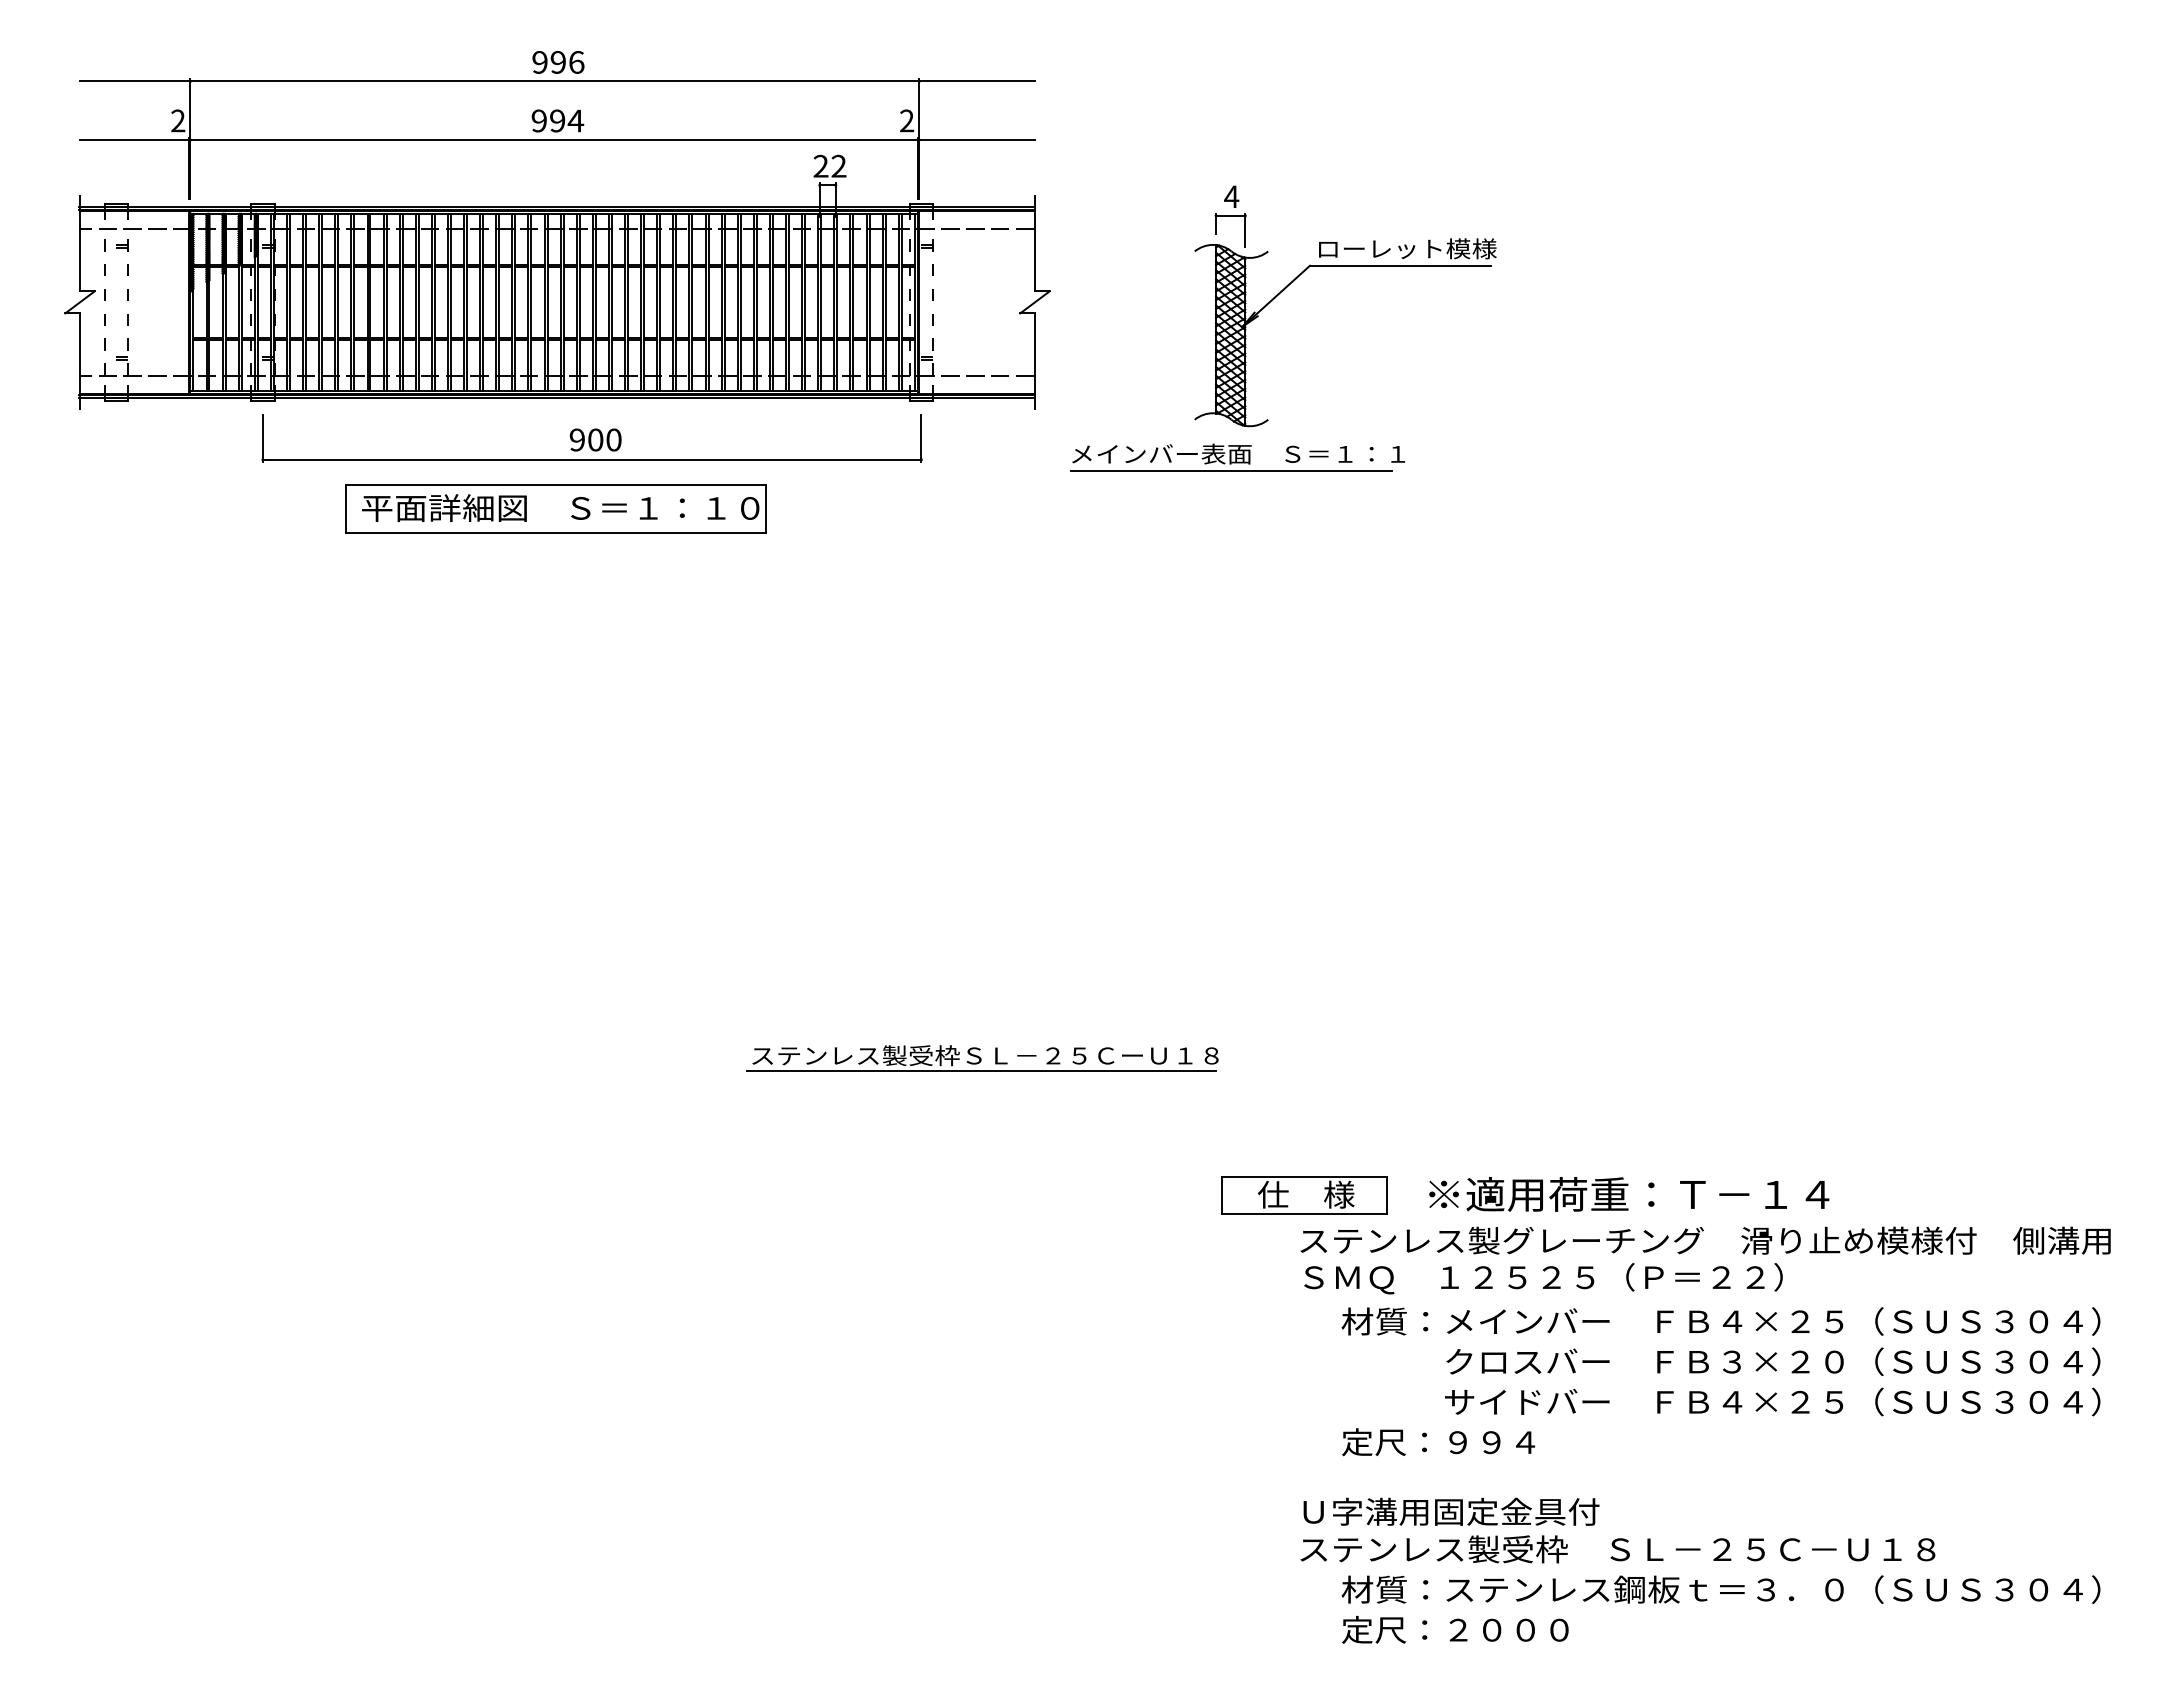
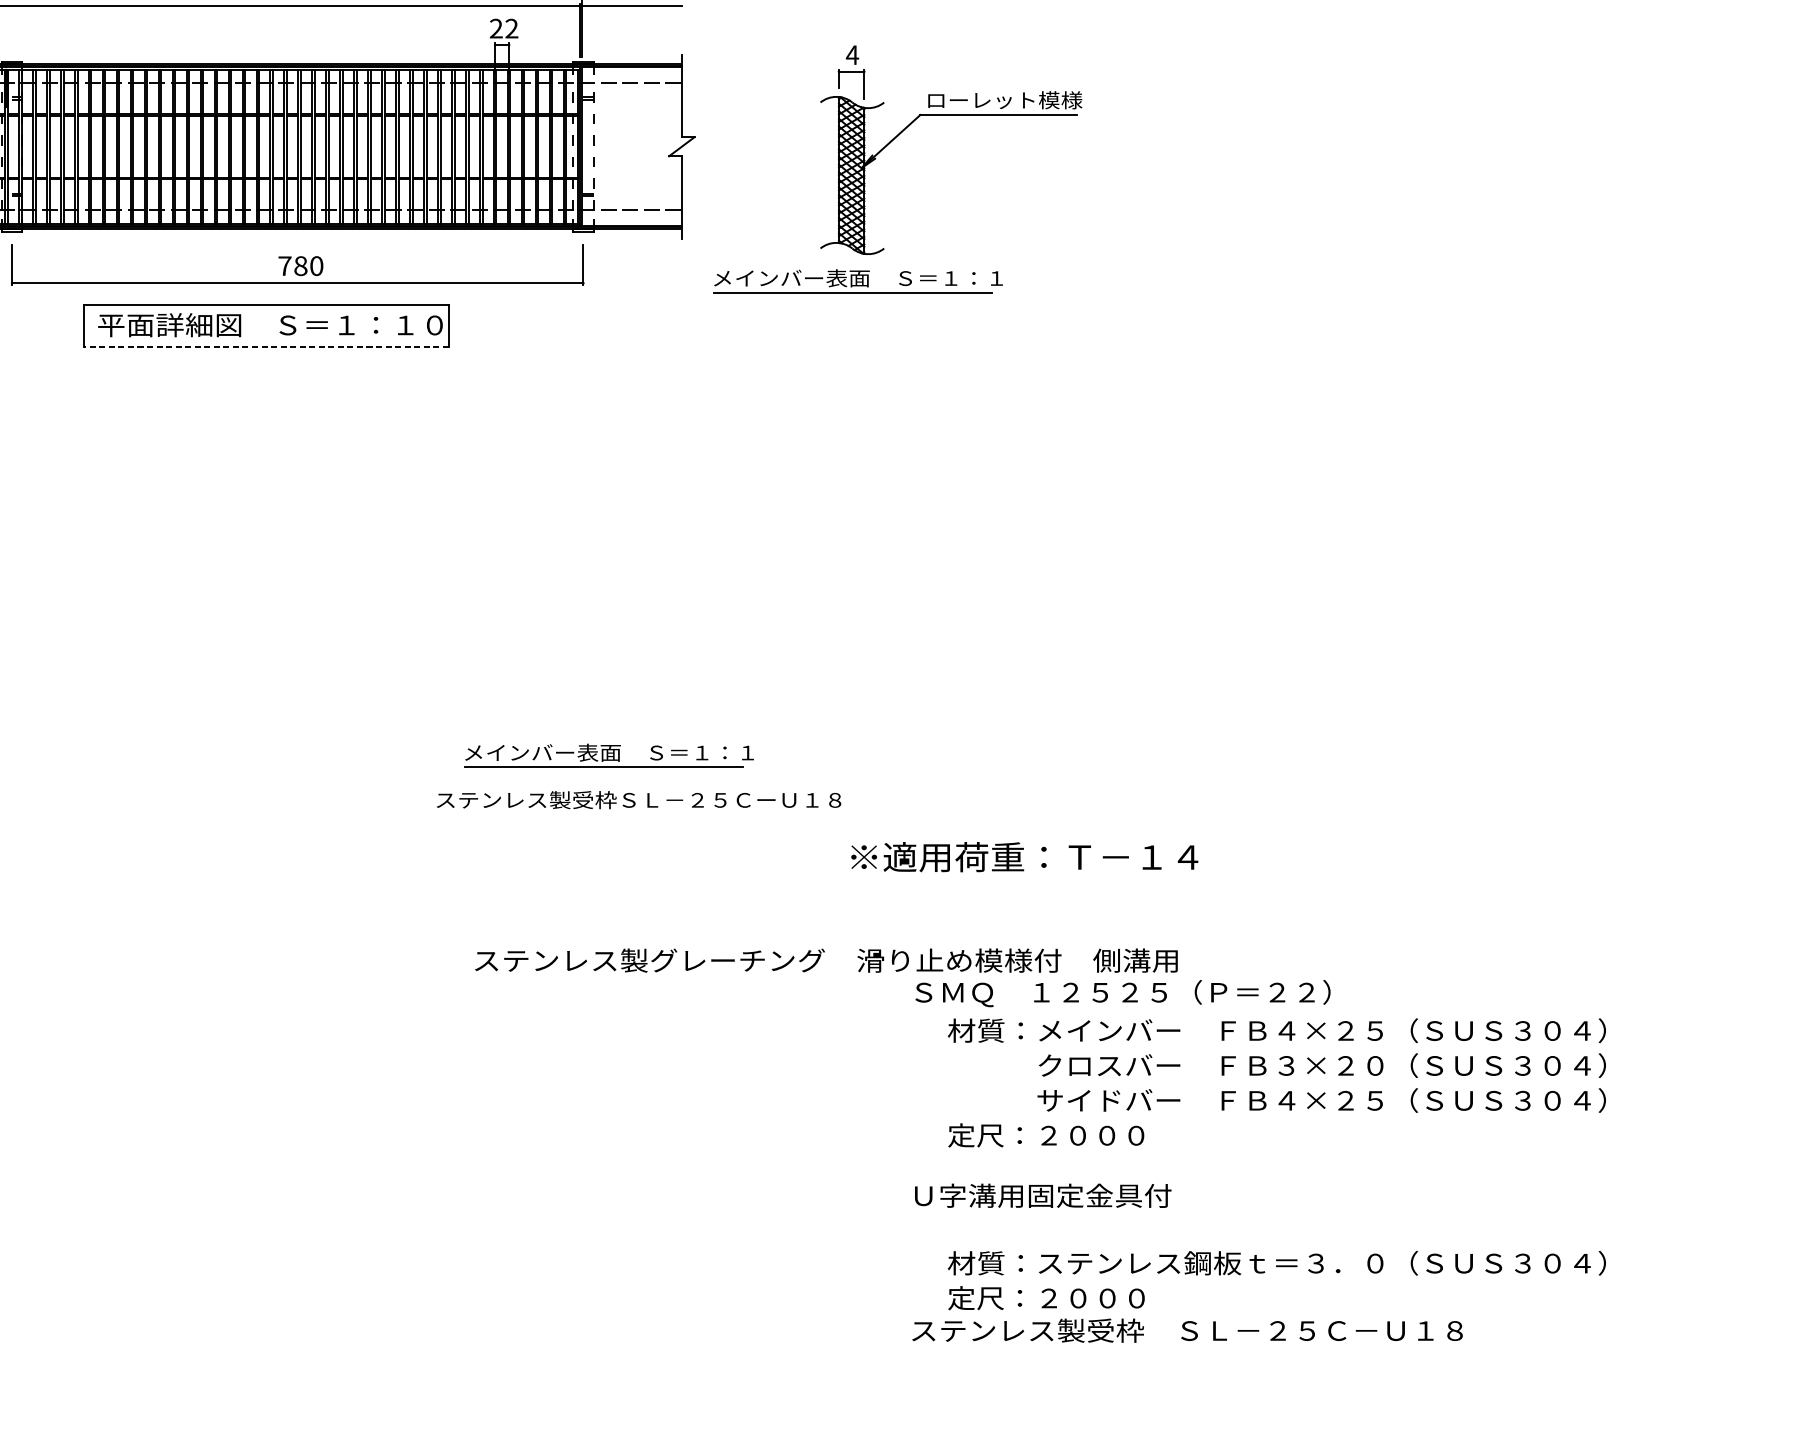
text: (586, 439) -> (292, 265), 900 -> 780
line: (555, 532) -> (265, 346), solid -> dashed
part: (950, 1004) -> (608, 755), added
line: (981, 1070) -> (635, 812), removed
text: (1629, 1194) -> (1024, 857), moved
part: (1304, 1195) -> (915, 921), removed
text: (1705, 1240) -> (826, 960), moved
text: (1508, 1442) -> (1092, 1135), 定尺：９９４ -> 定尺：２０００
text: (1617, 1549) -> (1187, 1330), moved

